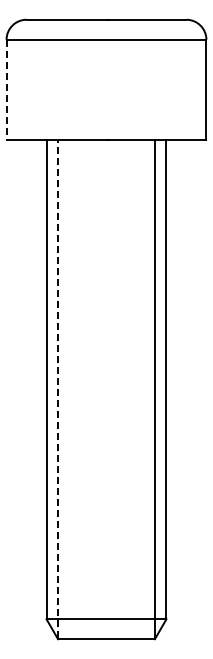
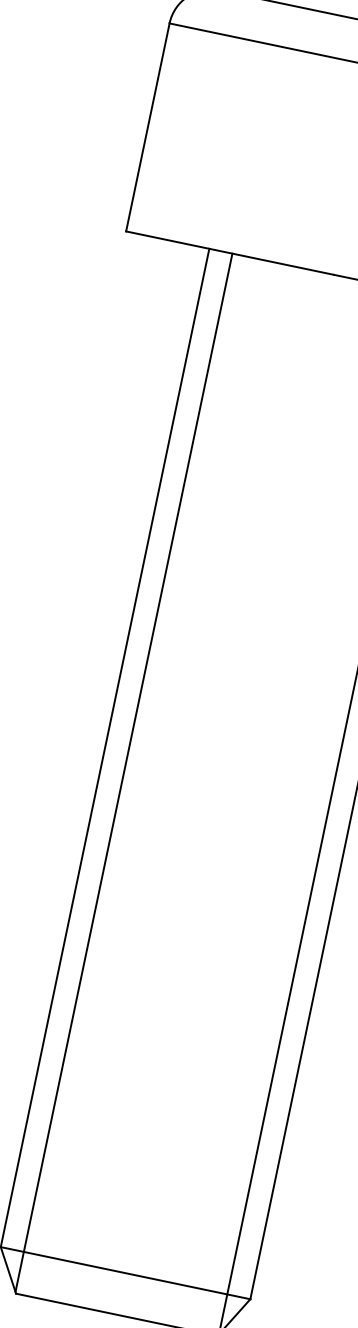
line: (6, 89) -> (147, 126), dashed -> solid
line: (57, 388) -> (123, 771), dashed -> solid

